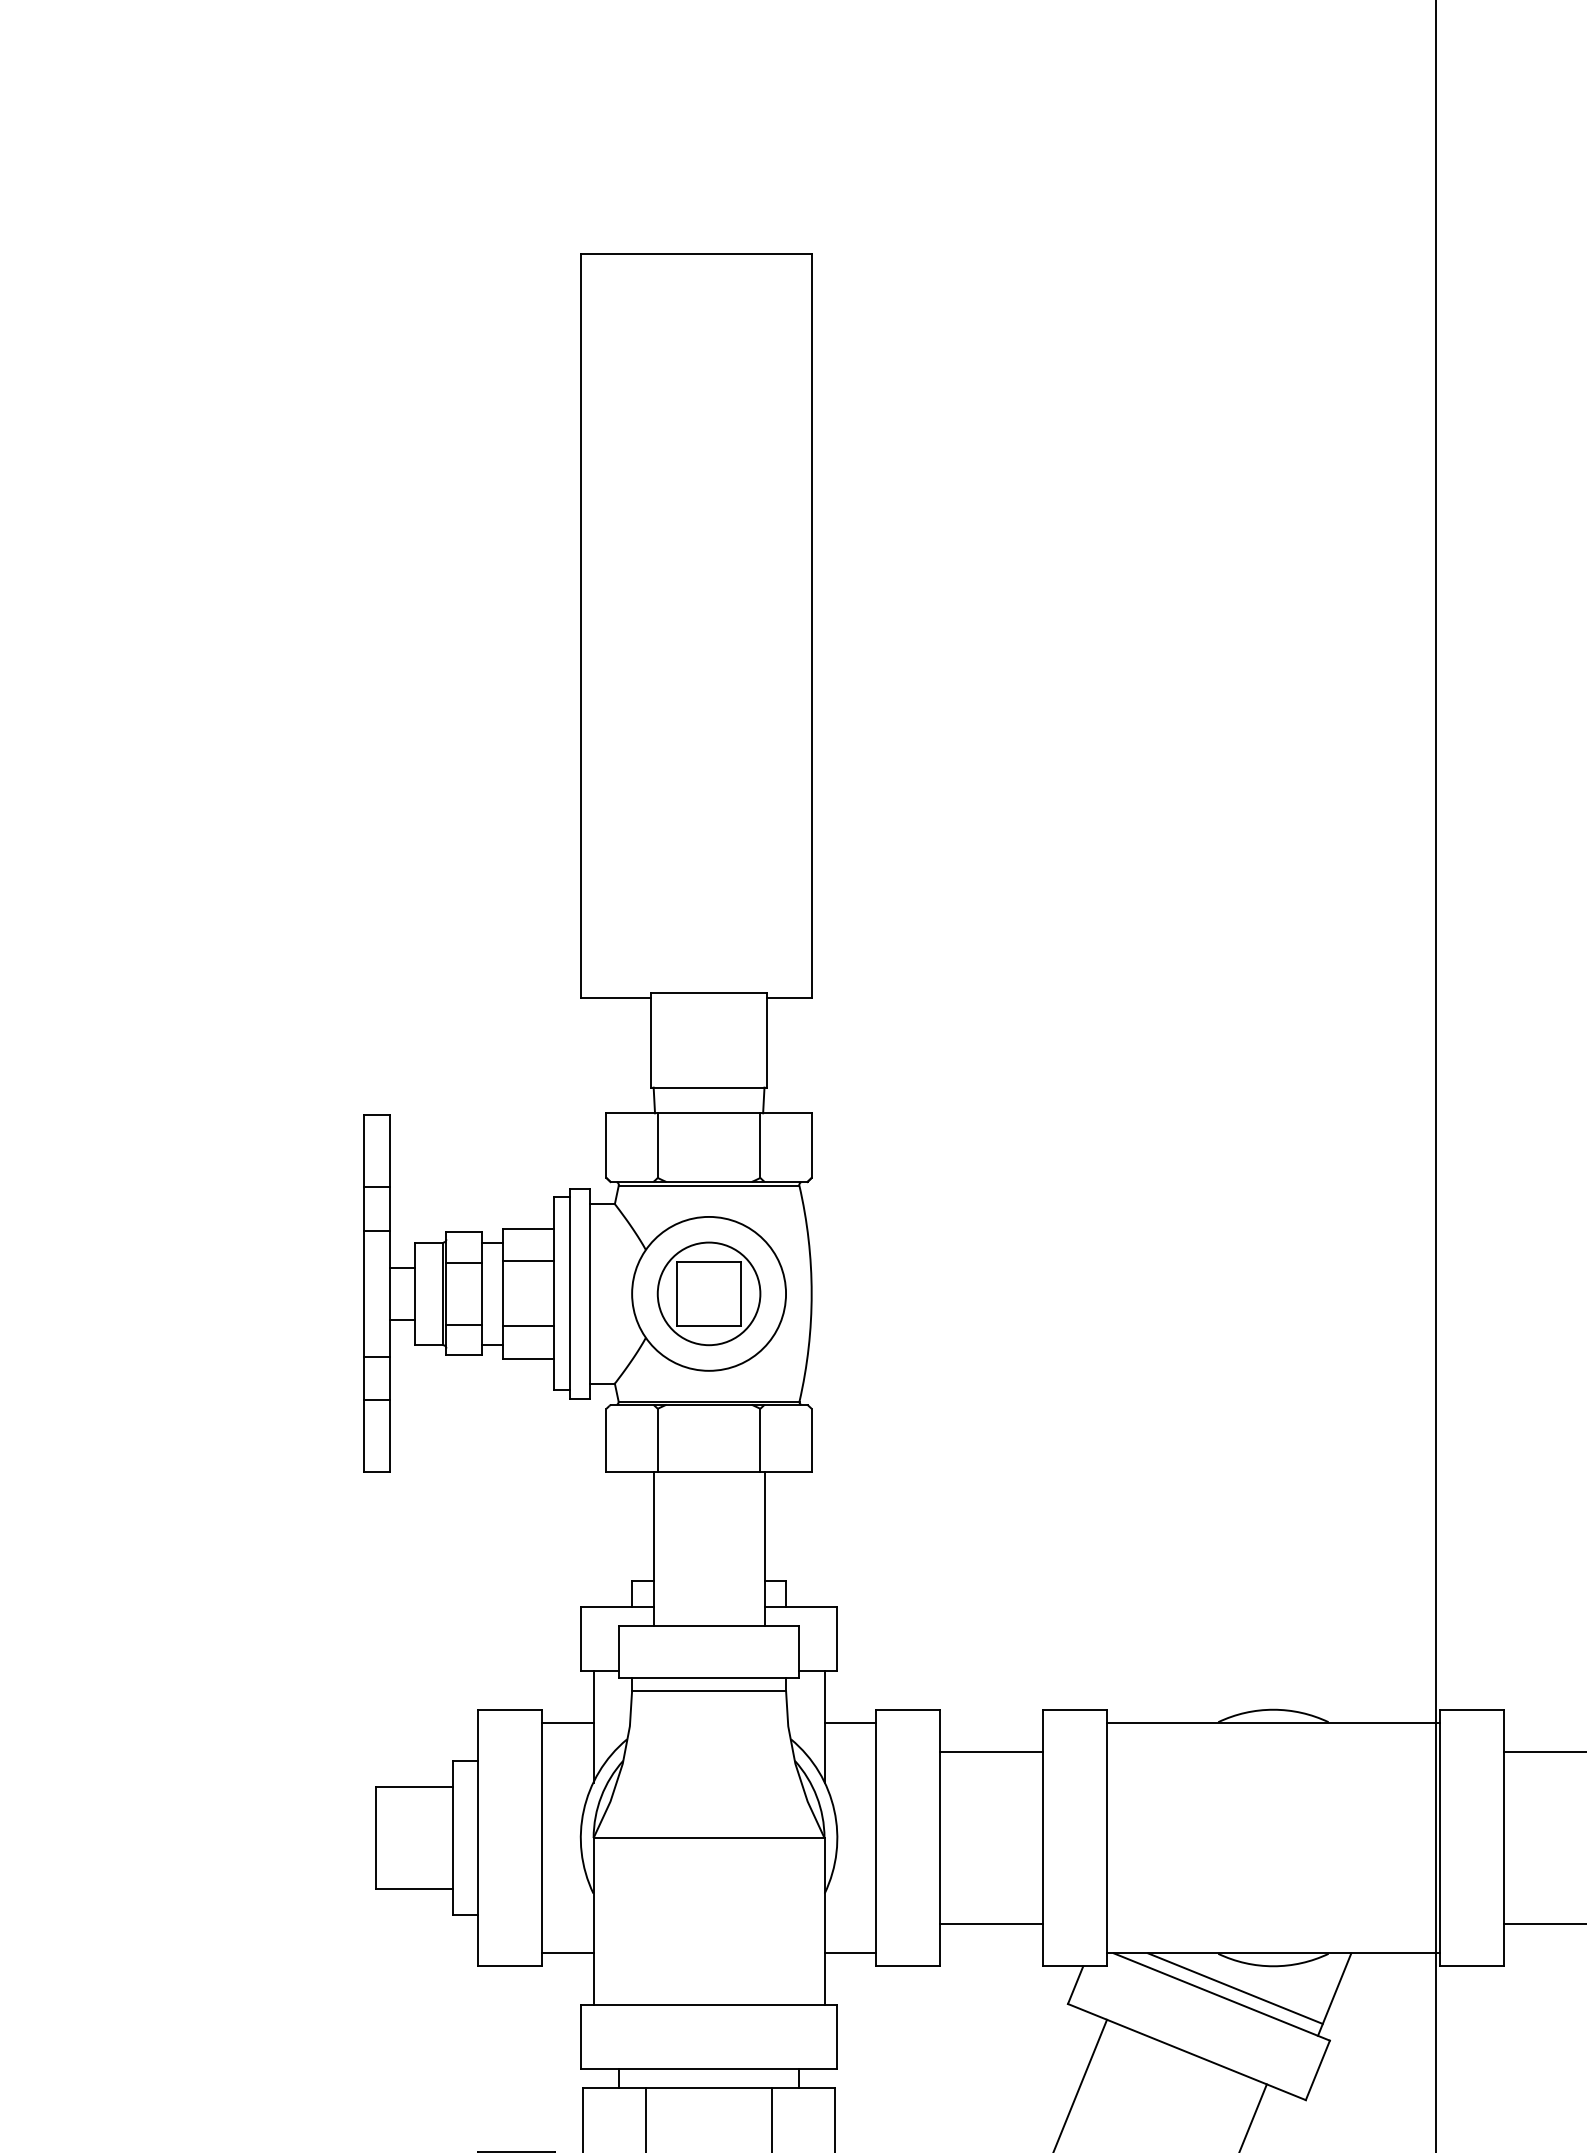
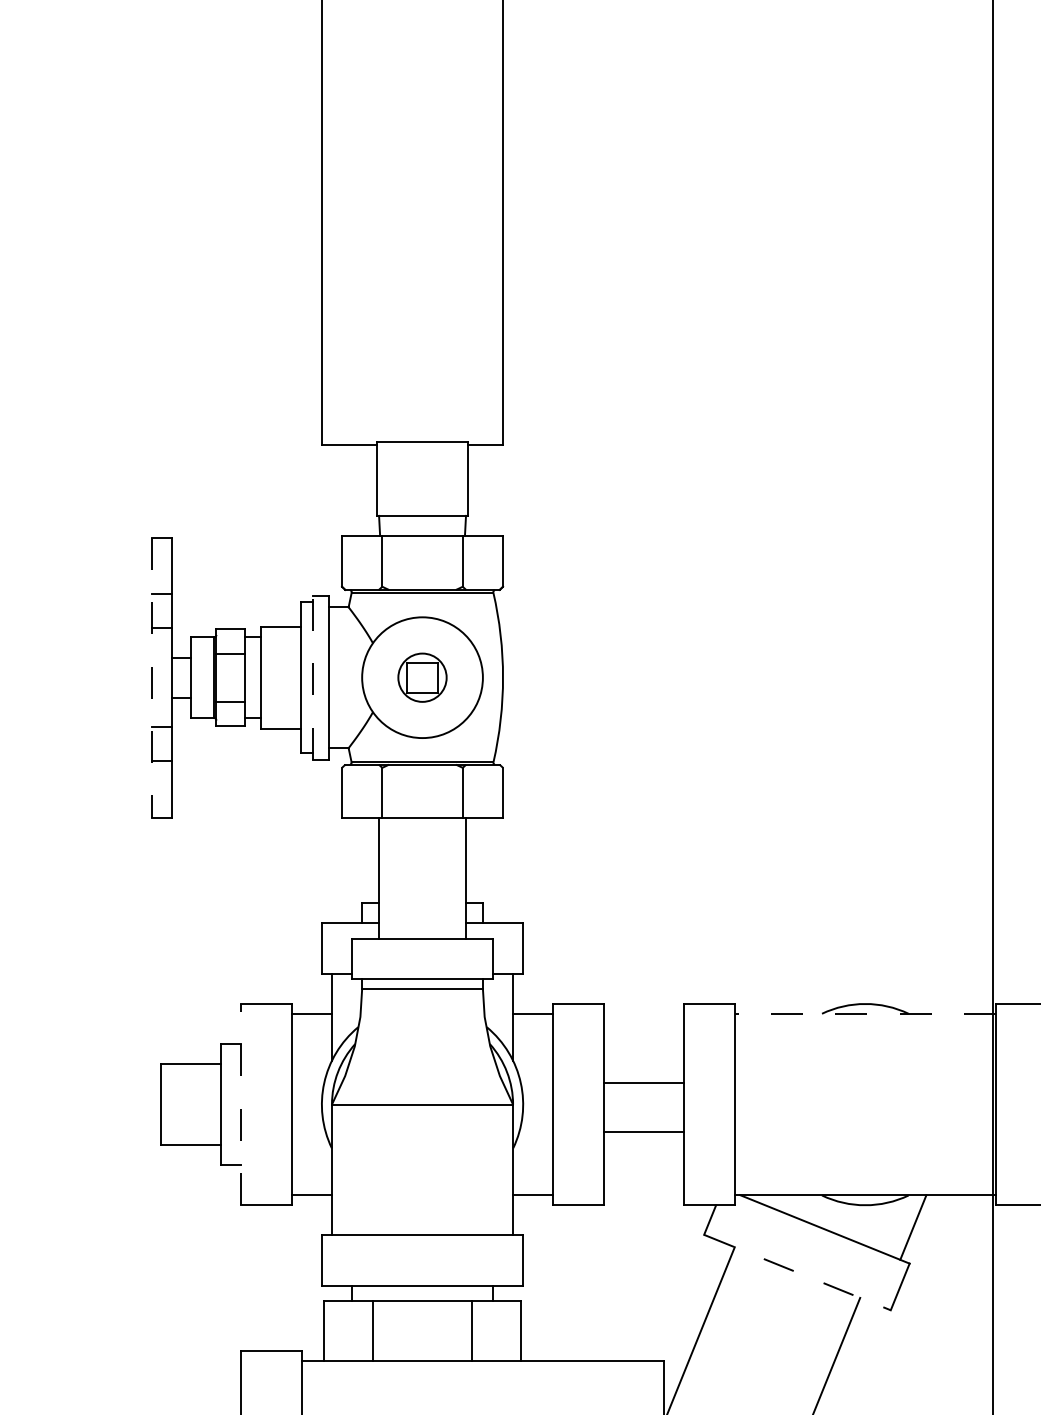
line: (528, 1261) -> (280, 652), removed
line: (364, 1293) -> (152, 677), solid -> dashed
line: (569, 1293) -> (313, 677), solid -> dashed
part: (708, 1293) -> (422, 677), size x0.6
line: (528, 1326) -> (280, 703), removed
line: (1273, 1722) -> (865, 1013), solid -> dashed
line: (990, 1751) -> (643, 1083), moved
line: (478, 1837) -> (241, 1104), solid -> dashed
line: (990, 1924) -> (643, 1132), moved
line: (1235, 1988) -> (835, 1222), removed
line: (1187, 2052) -> (797, 1272), solid -> dashed

